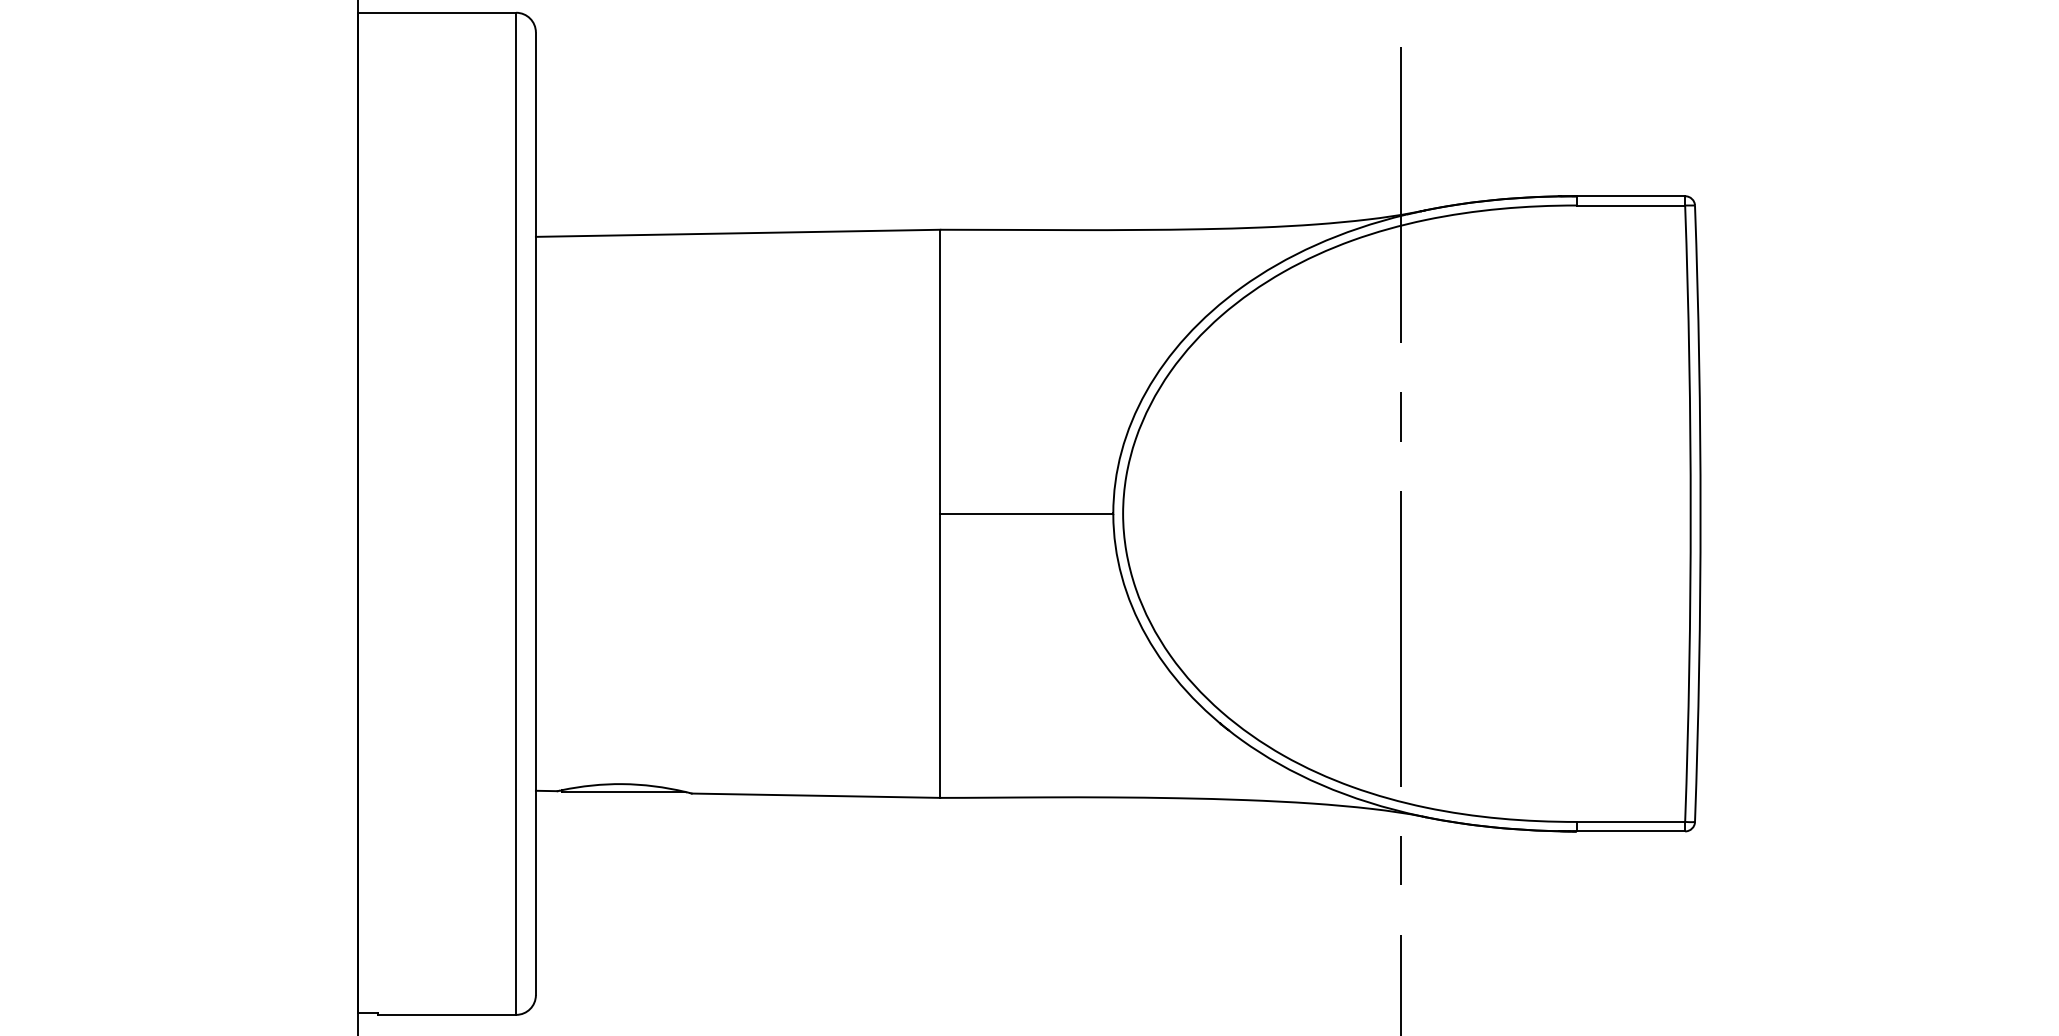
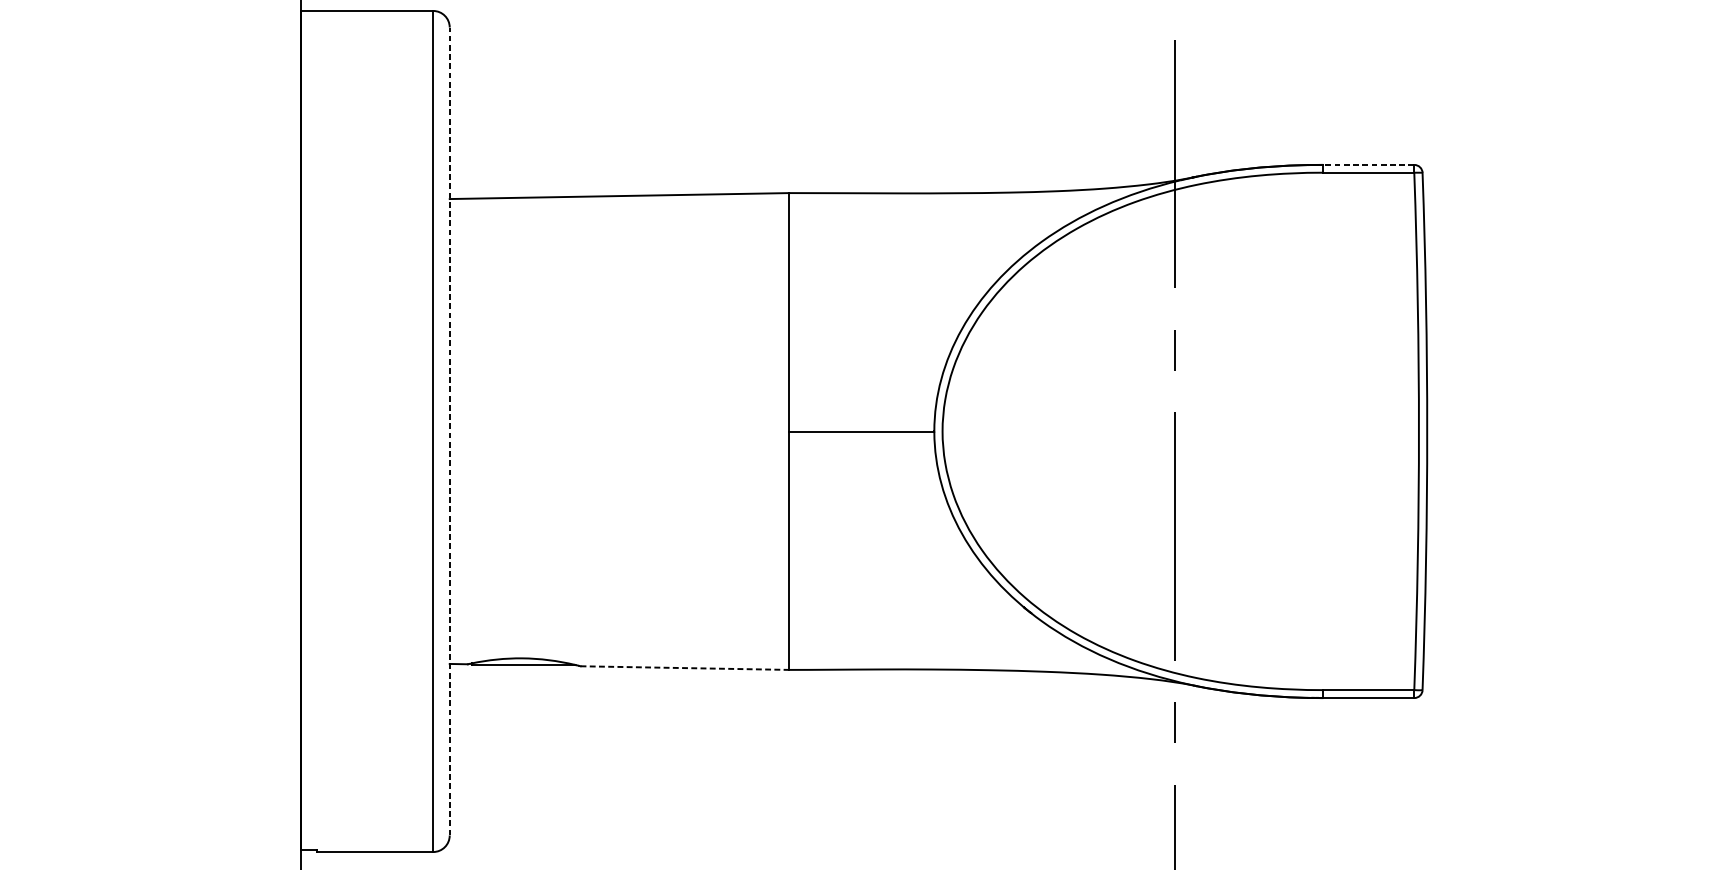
line: (1630, 196) -> (1368, 165), solid -> dashed
line: (535, 513) -> (449, 431), solid -> dashed
line: (816, 795) -> (685, 667), solid -> dashed

